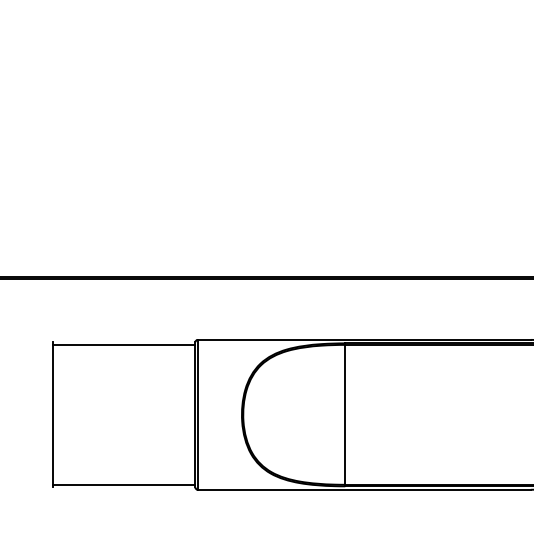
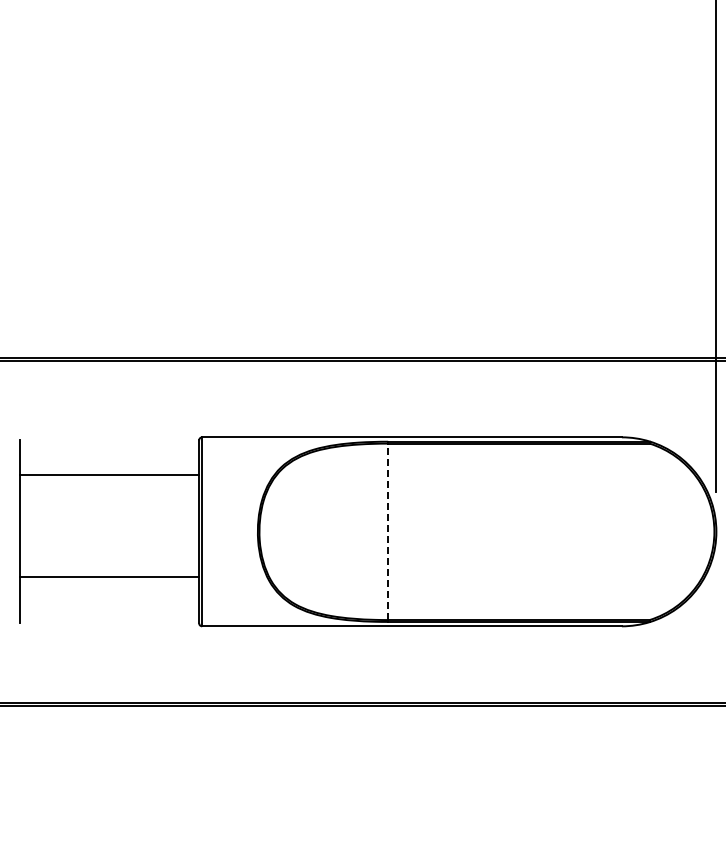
line: (124, 344) -> (109, 475), moved
line: (345, 414) -> (388, 531), solid -> dashed
line: (124, 485) -> (109, 577), moved

